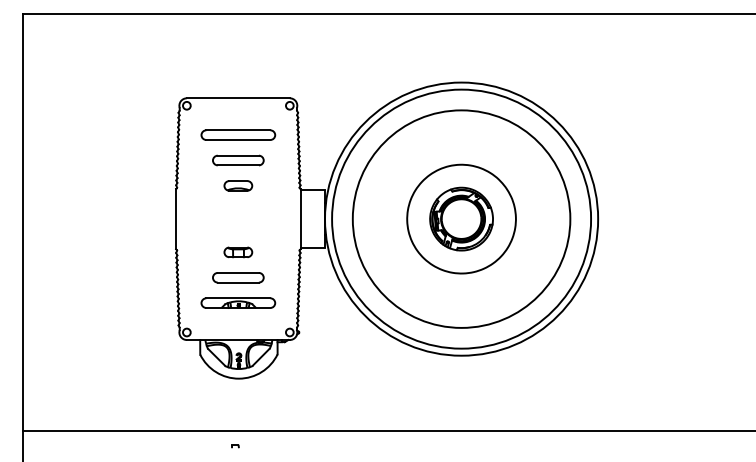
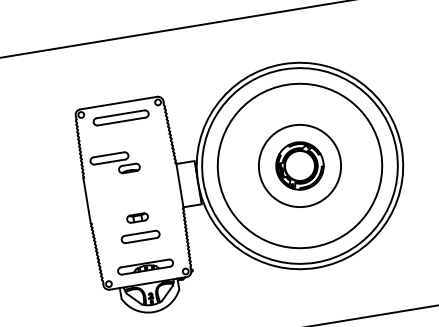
part: (238, 134) -> (121, 117), moved
part: (238, 160) -> (109, 158), moved
part: (238, 302) -> (145, 266), moved

